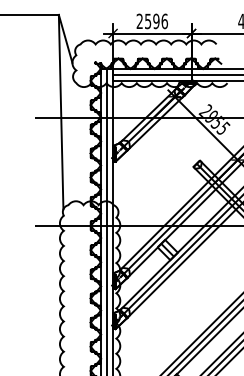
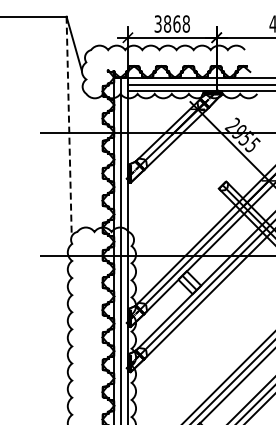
text: (152, 20) -> (172, 23), 2596 -> 3868
line: (61, 111) -> (69, 126), solid -> dashed

